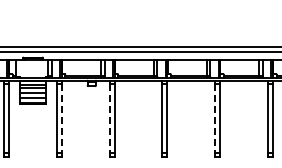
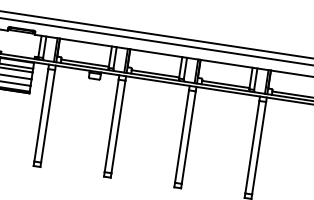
line: (61, 118) -> (47, 115), dashed -> solid
line: (109, 118) -> (111, 125), dashed -> solid
line: (215, 118) -> (252, 146), dashed -> solid

